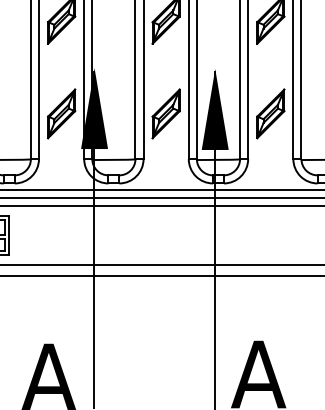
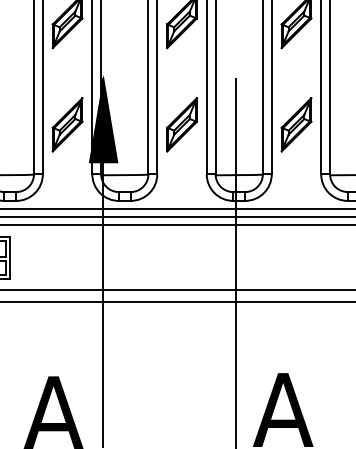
fill: (214, 109) -> (234, 119), removed

